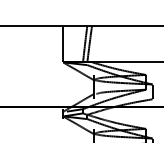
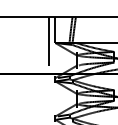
line: (54, 60) -> (49, 41), added

